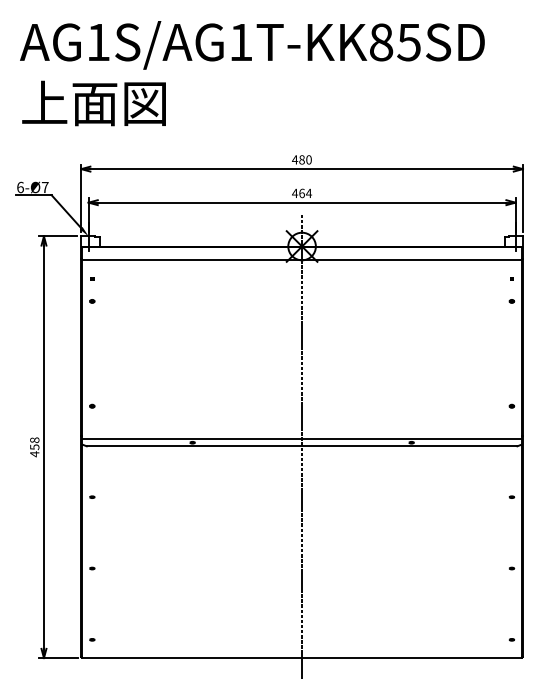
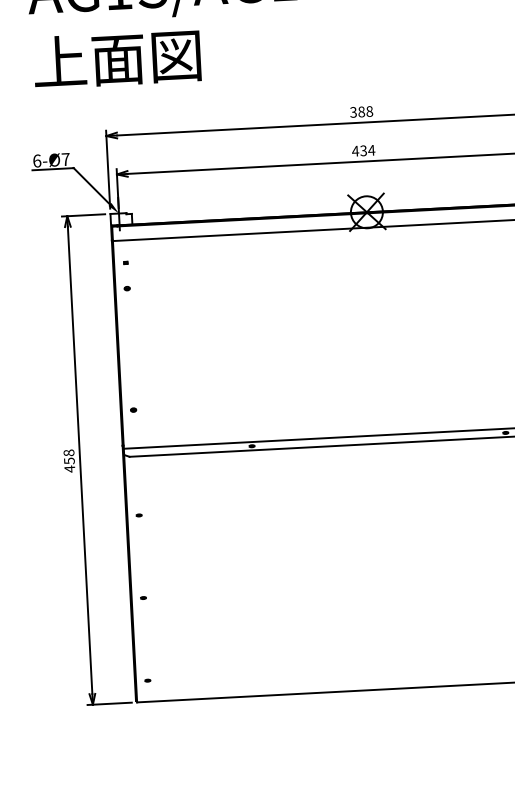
text: (301, 159) -> (360, 111), 480 -> 388
text: (301, 193) -> (363, 150), 464 -> 434
line: (302, 446) -> (379, 443), removed

